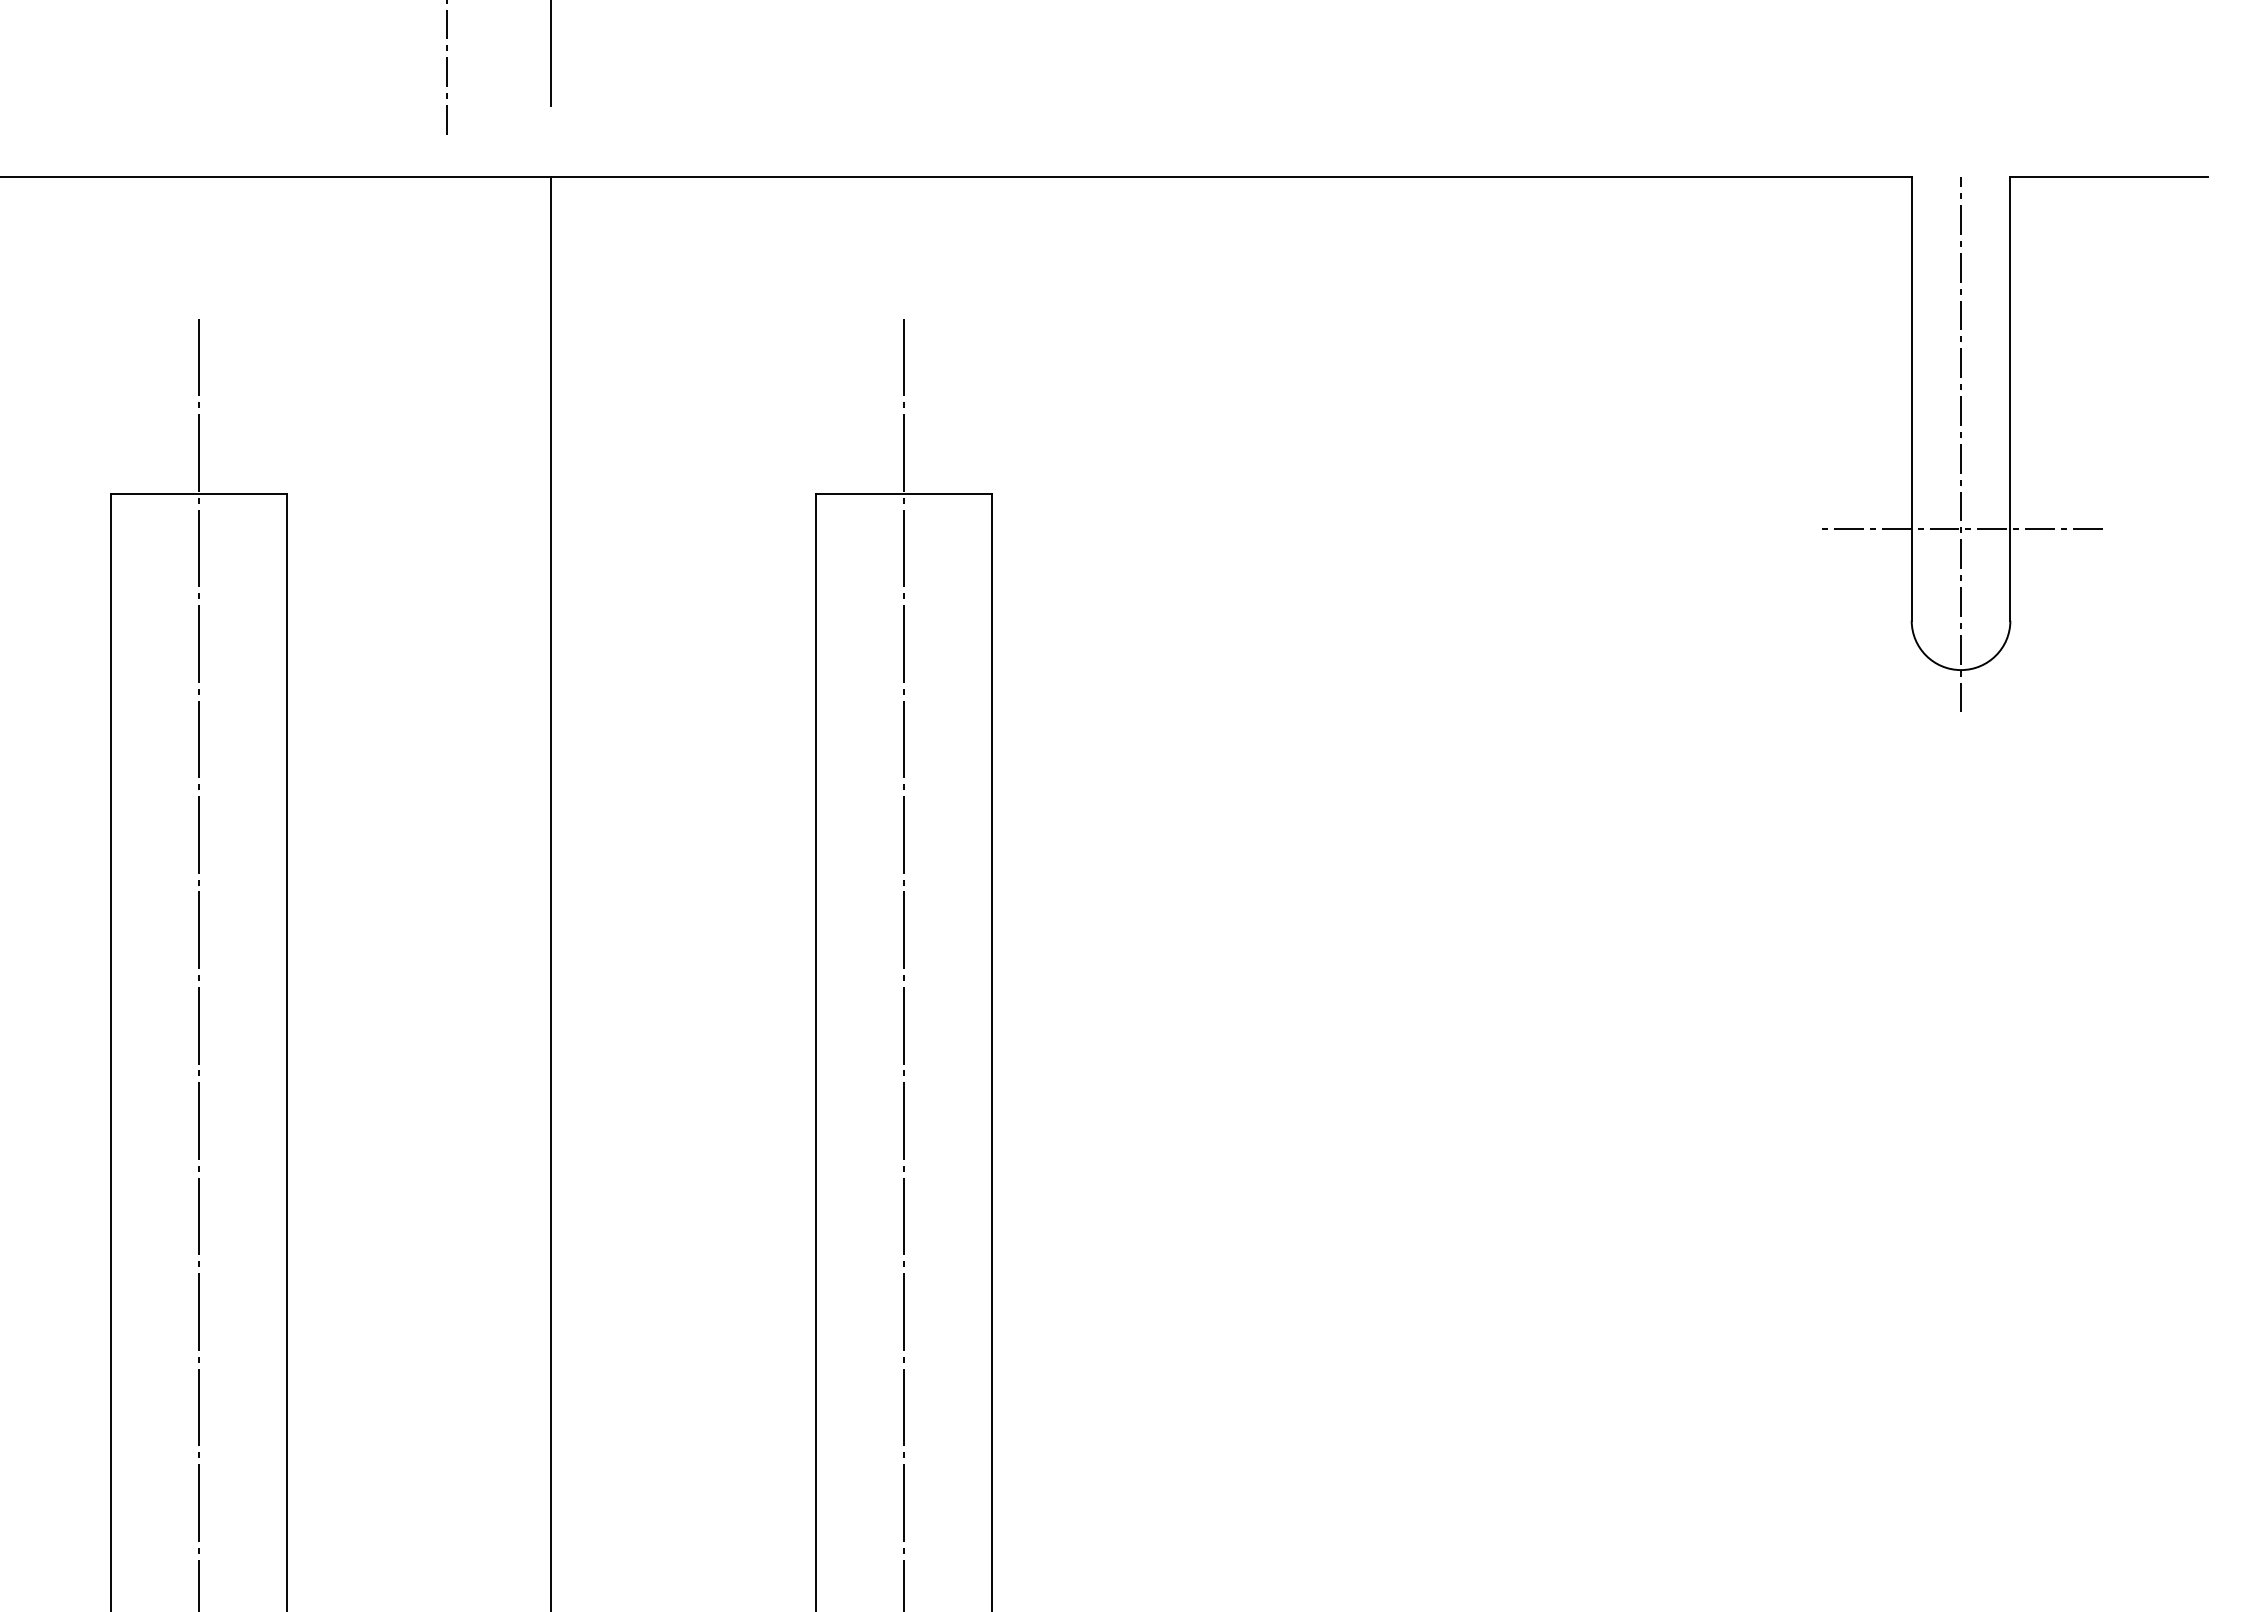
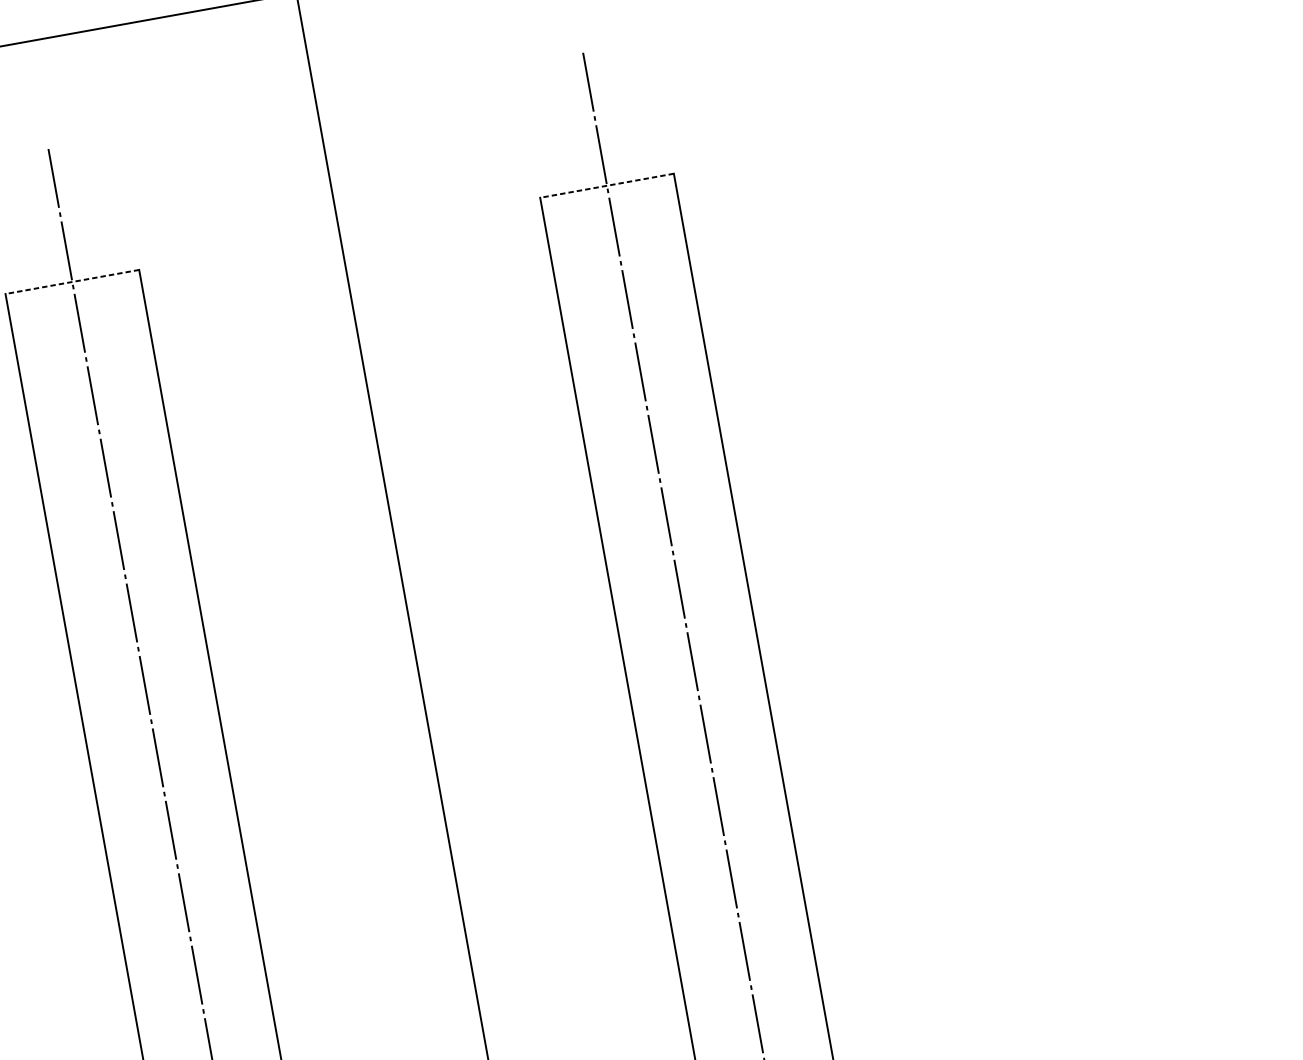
line: (198, 493) -> (71, 281), solid -> dashed
line: (903, 493) -> (606, 185), solid -> dashed

